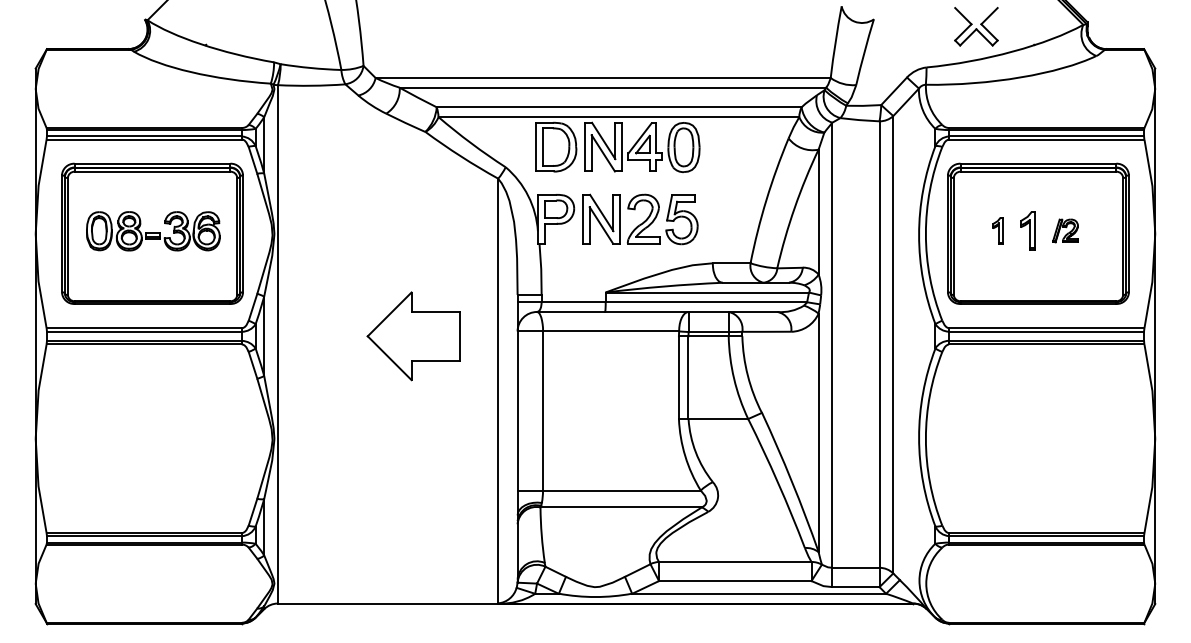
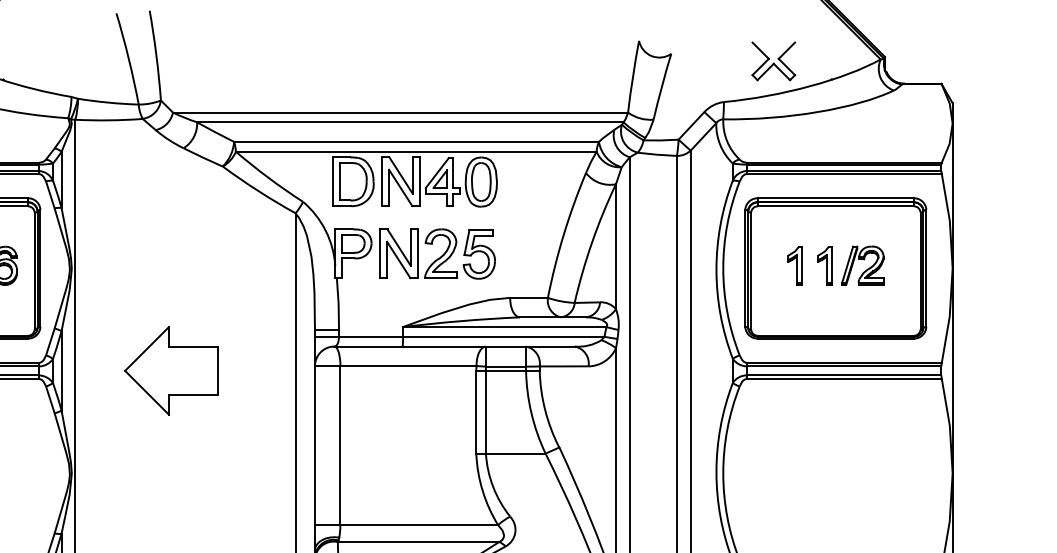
part: (997, 230) -> (794, 265), size x1.43
part: (1065, 230) -> (862, 265), size x1.67
part: (413, 336) -> (170, 371), moved

